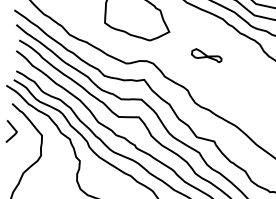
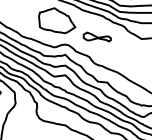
part: (205, 54) -> (96, 36), size x1.67

